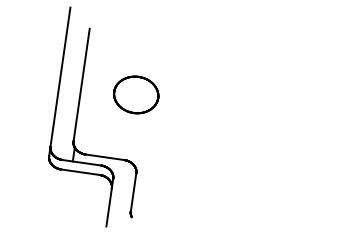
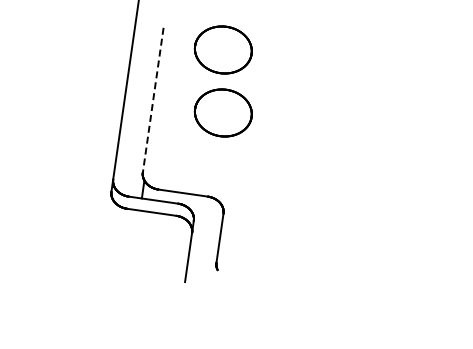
part: (135, 45) -> (222, 49), added
line: (81, 85) -> (153, 100), solid -> dashed

